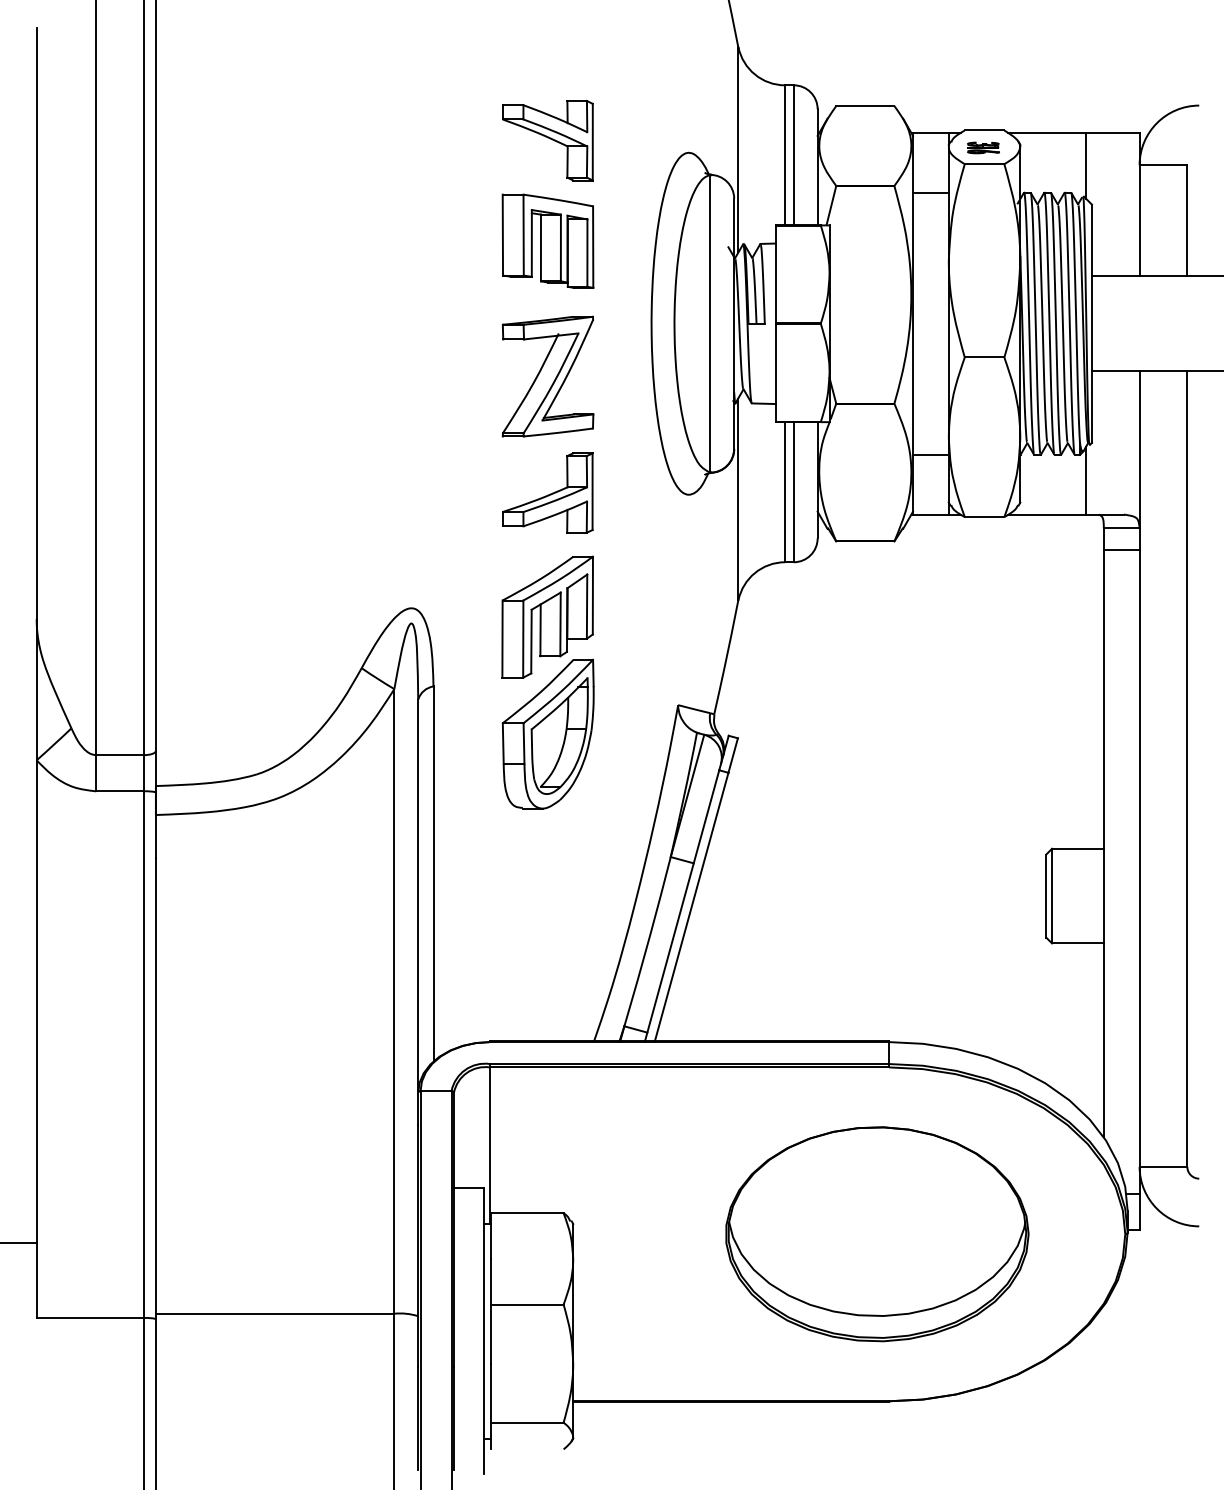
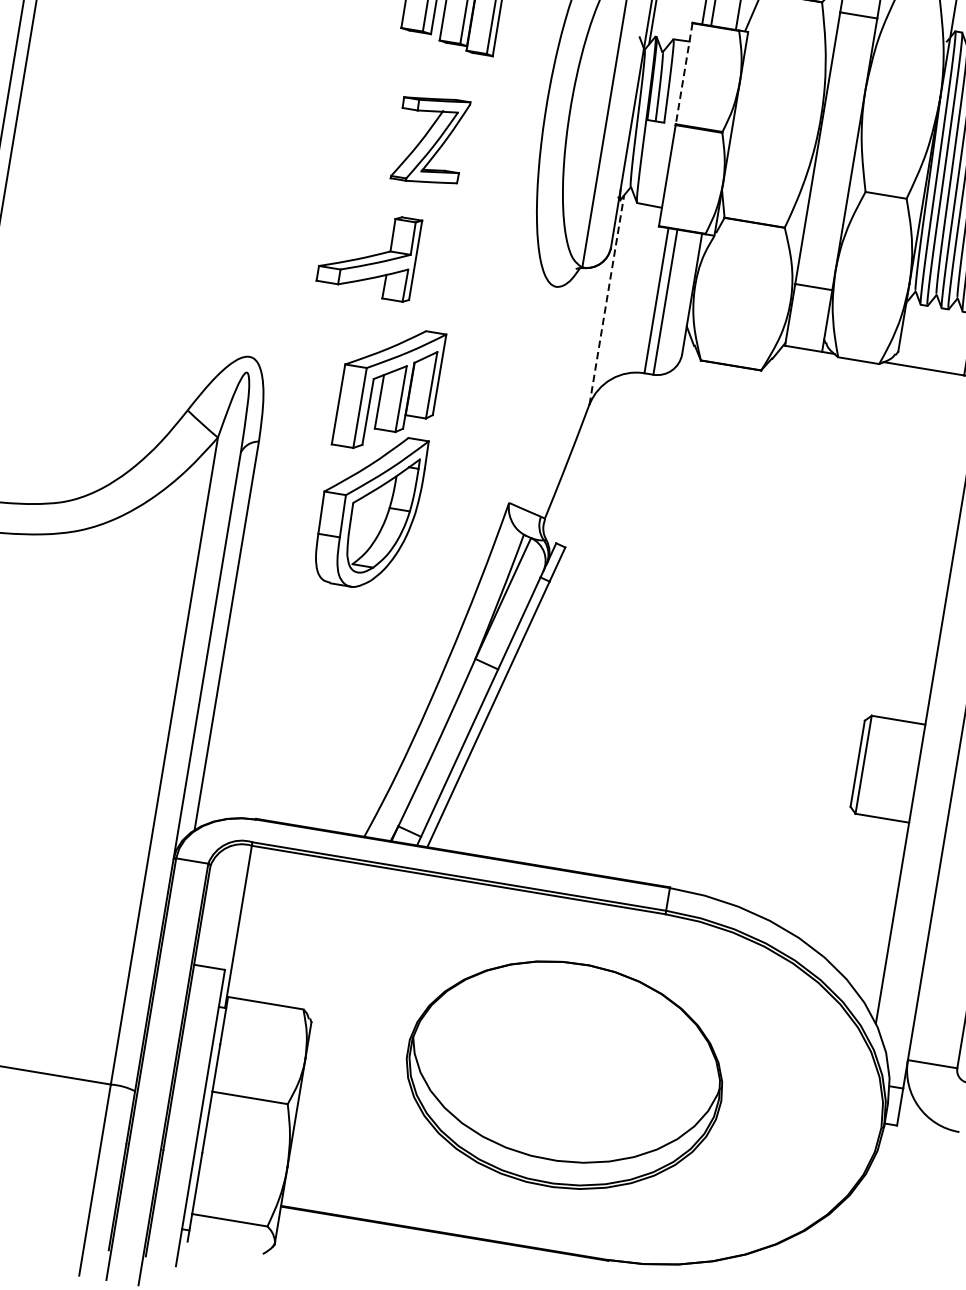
line: (775, 274) -> (683, 73), solid -> dashed
part: (547, 376) -> (430, 140), size x0.7
part: (547, 492) -> (368, 253), moved
line: (738, 499) -> (606, 300), solid -> dashed
part: (877, 1234) -> (564, 1075), moved

